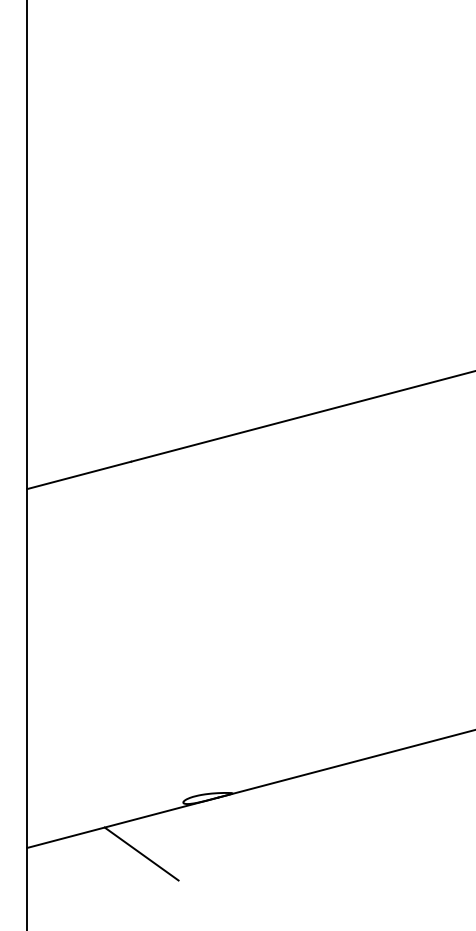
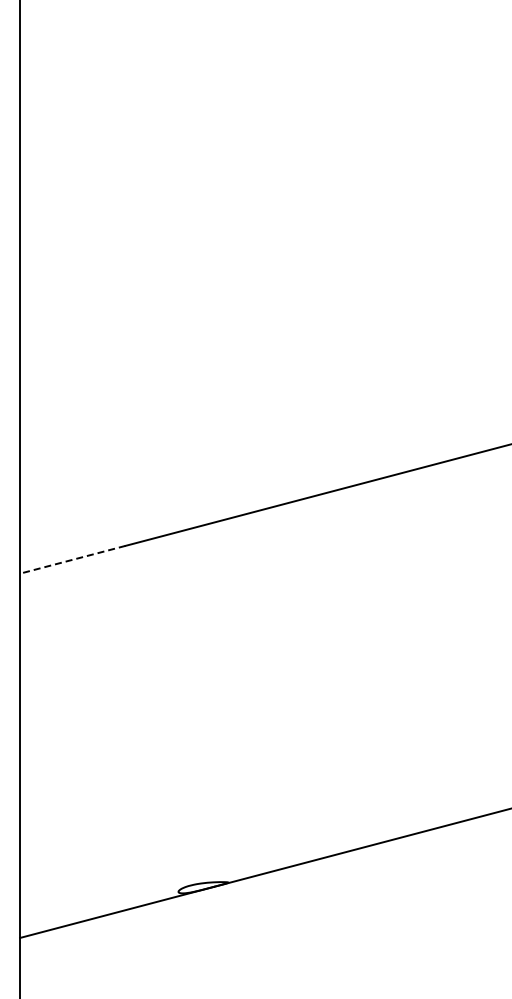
line: (78, 475) -> (72, 559), solid -> dashed
line: (140, 854) -> (135, 944), removed

